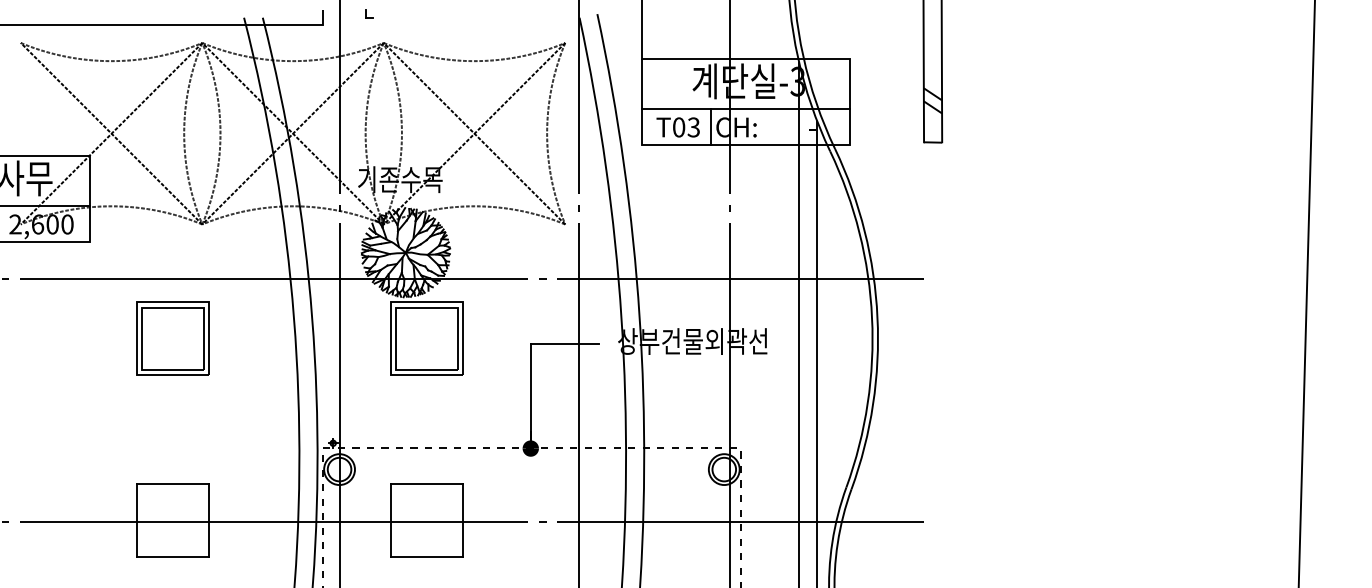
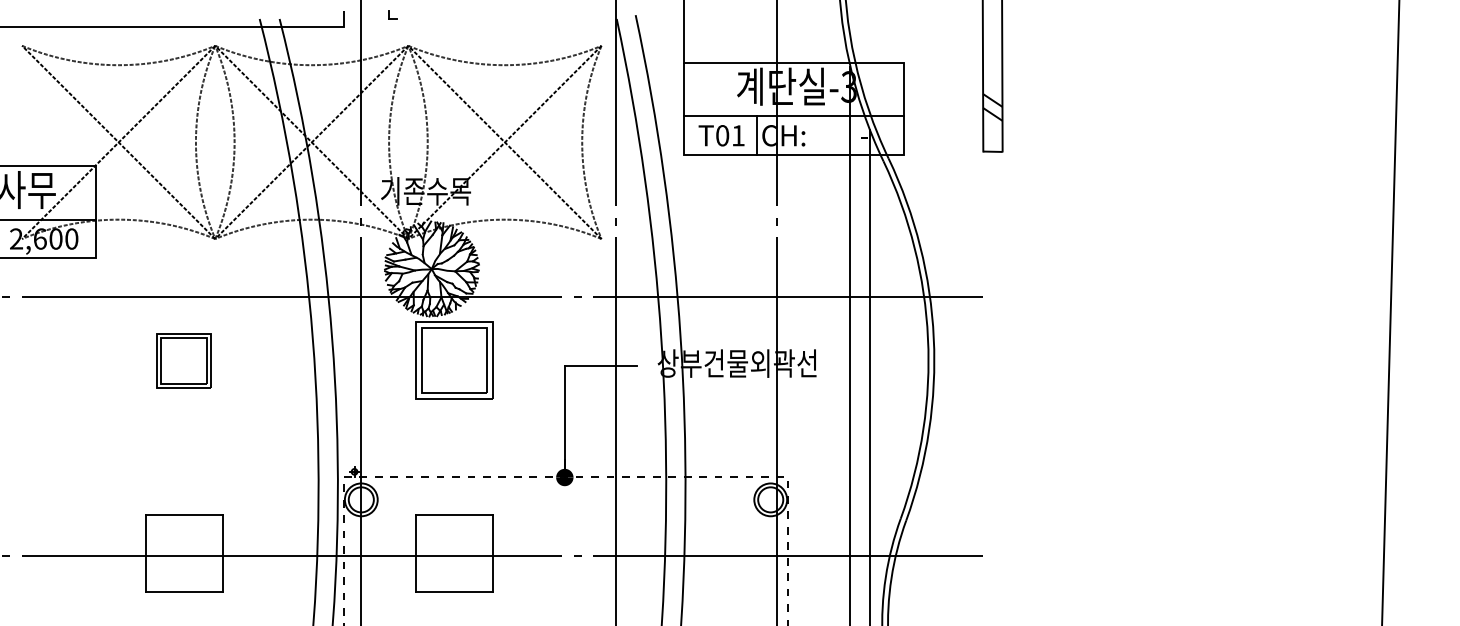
text: (693, 127) -> (737, 135), T03 -> T01
part: (172, 338) -> (183, 360), size x0.7

